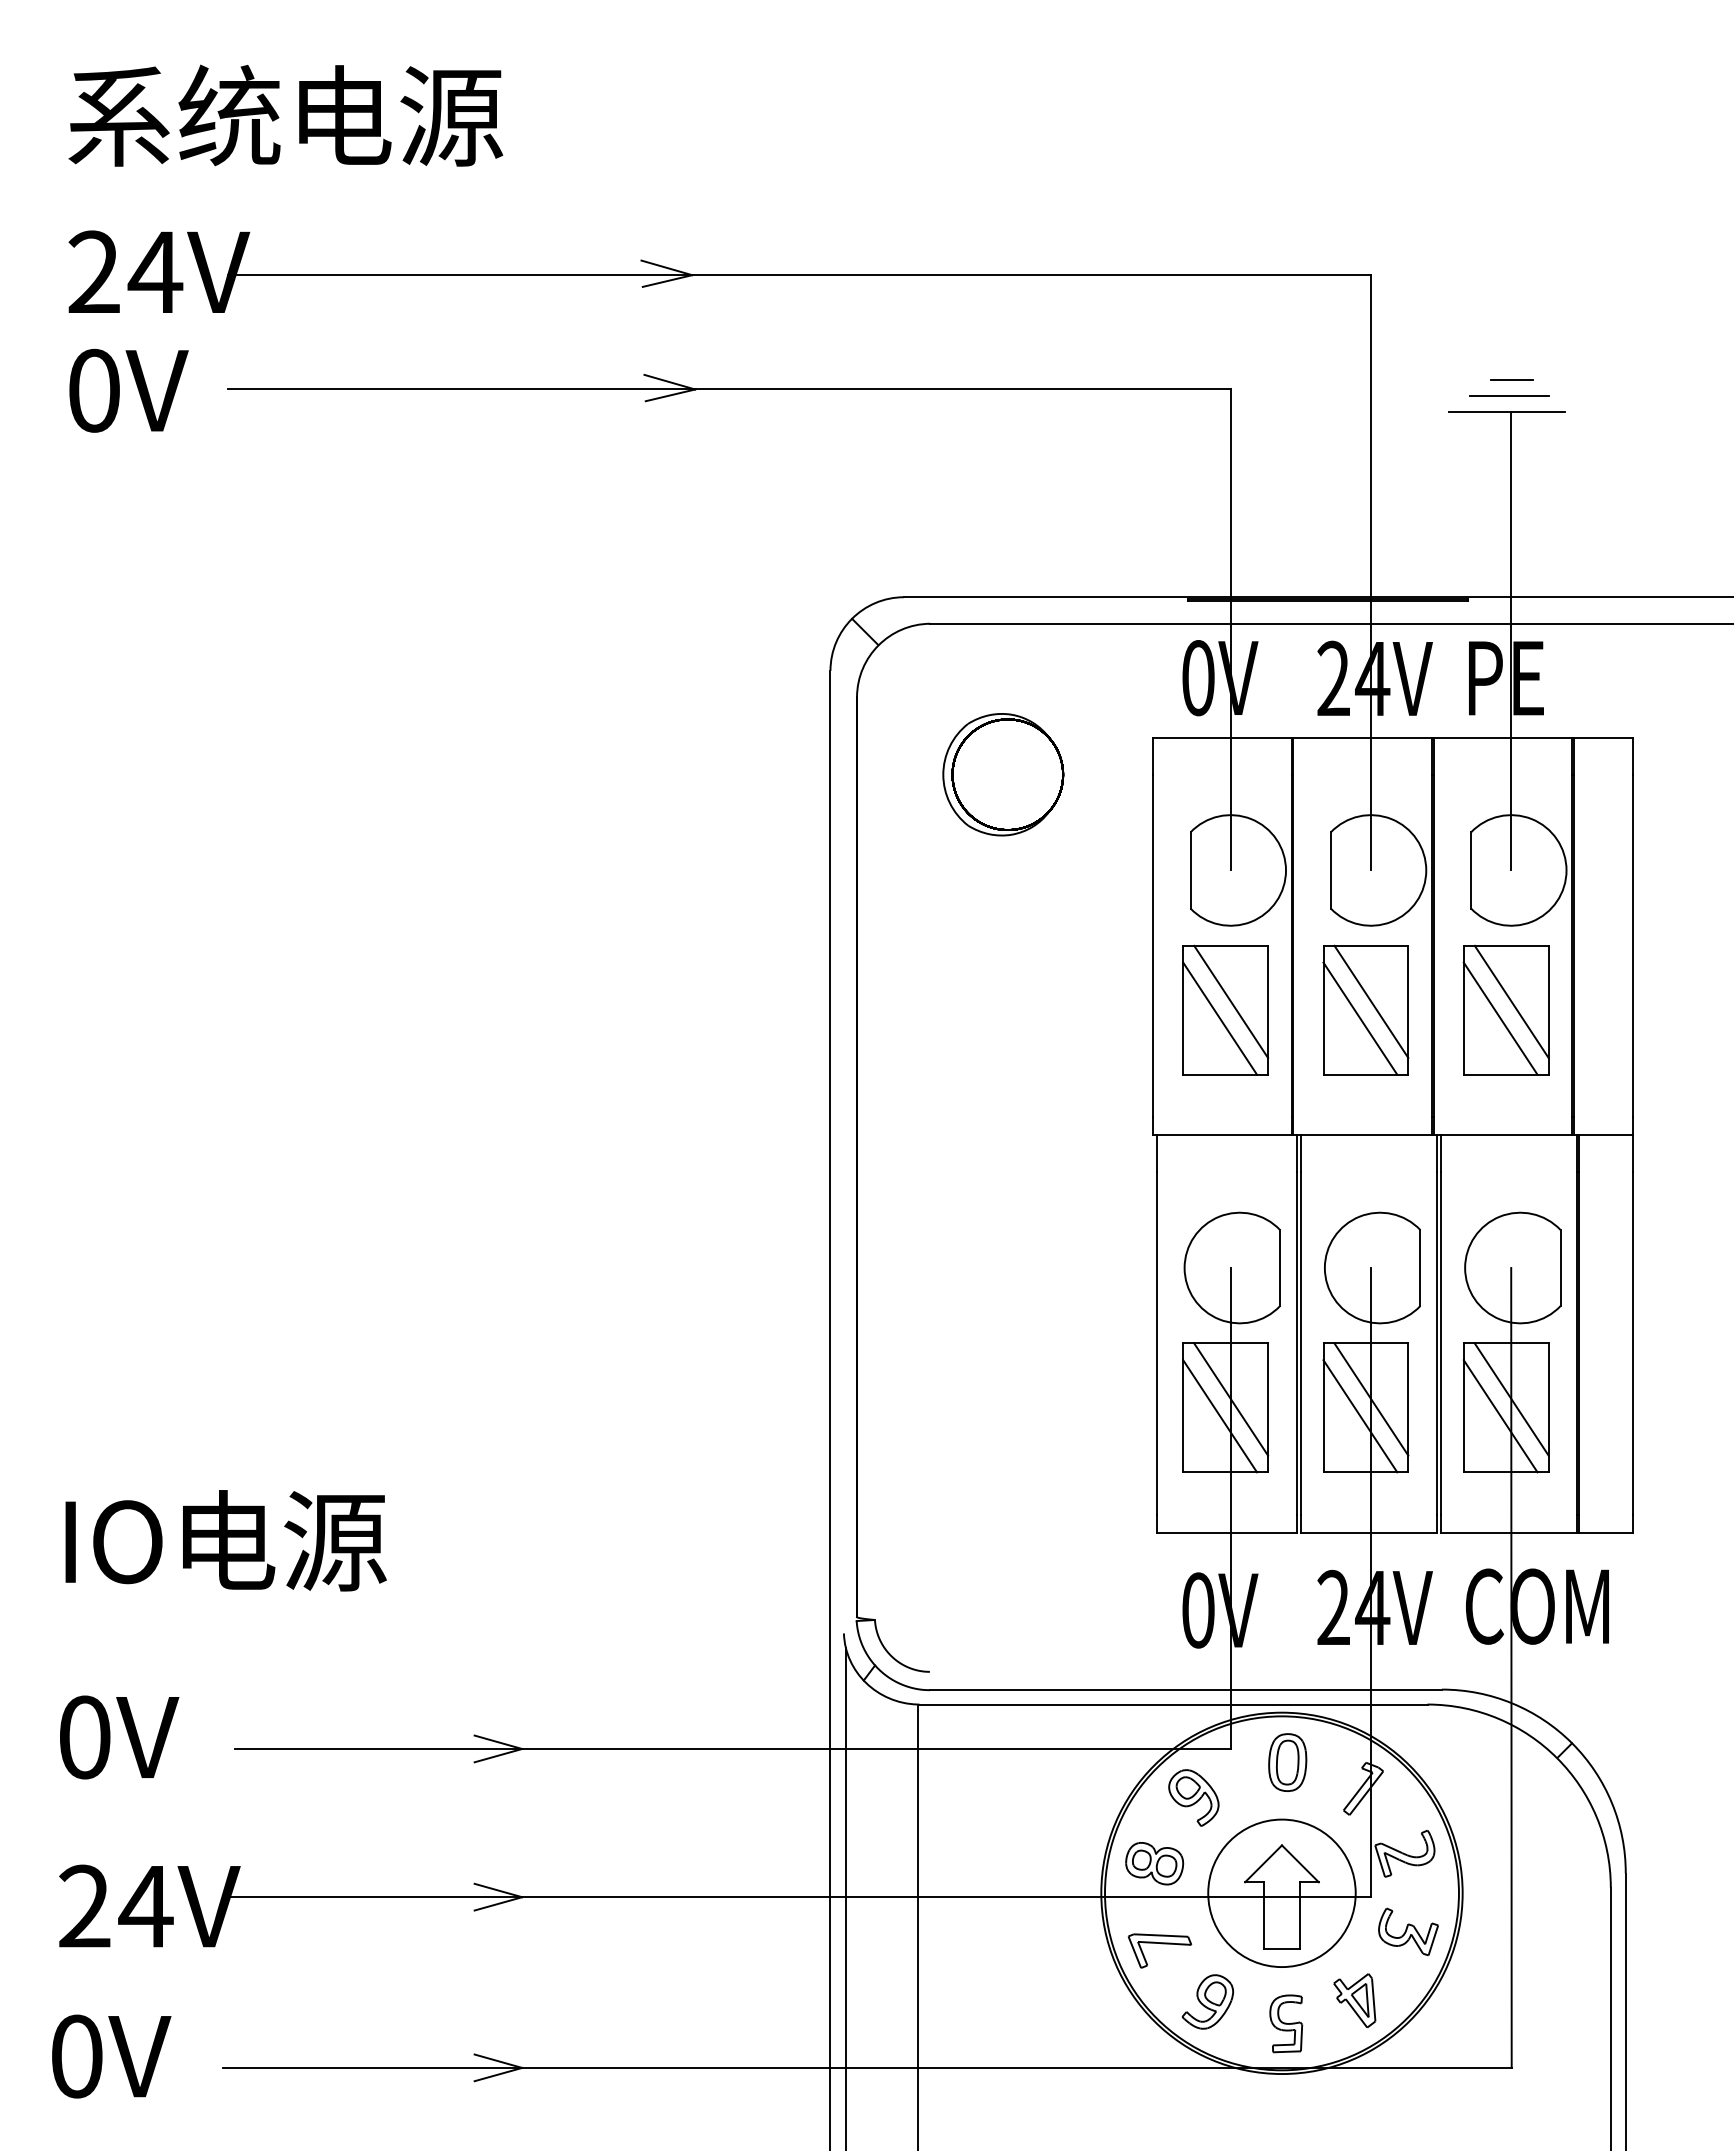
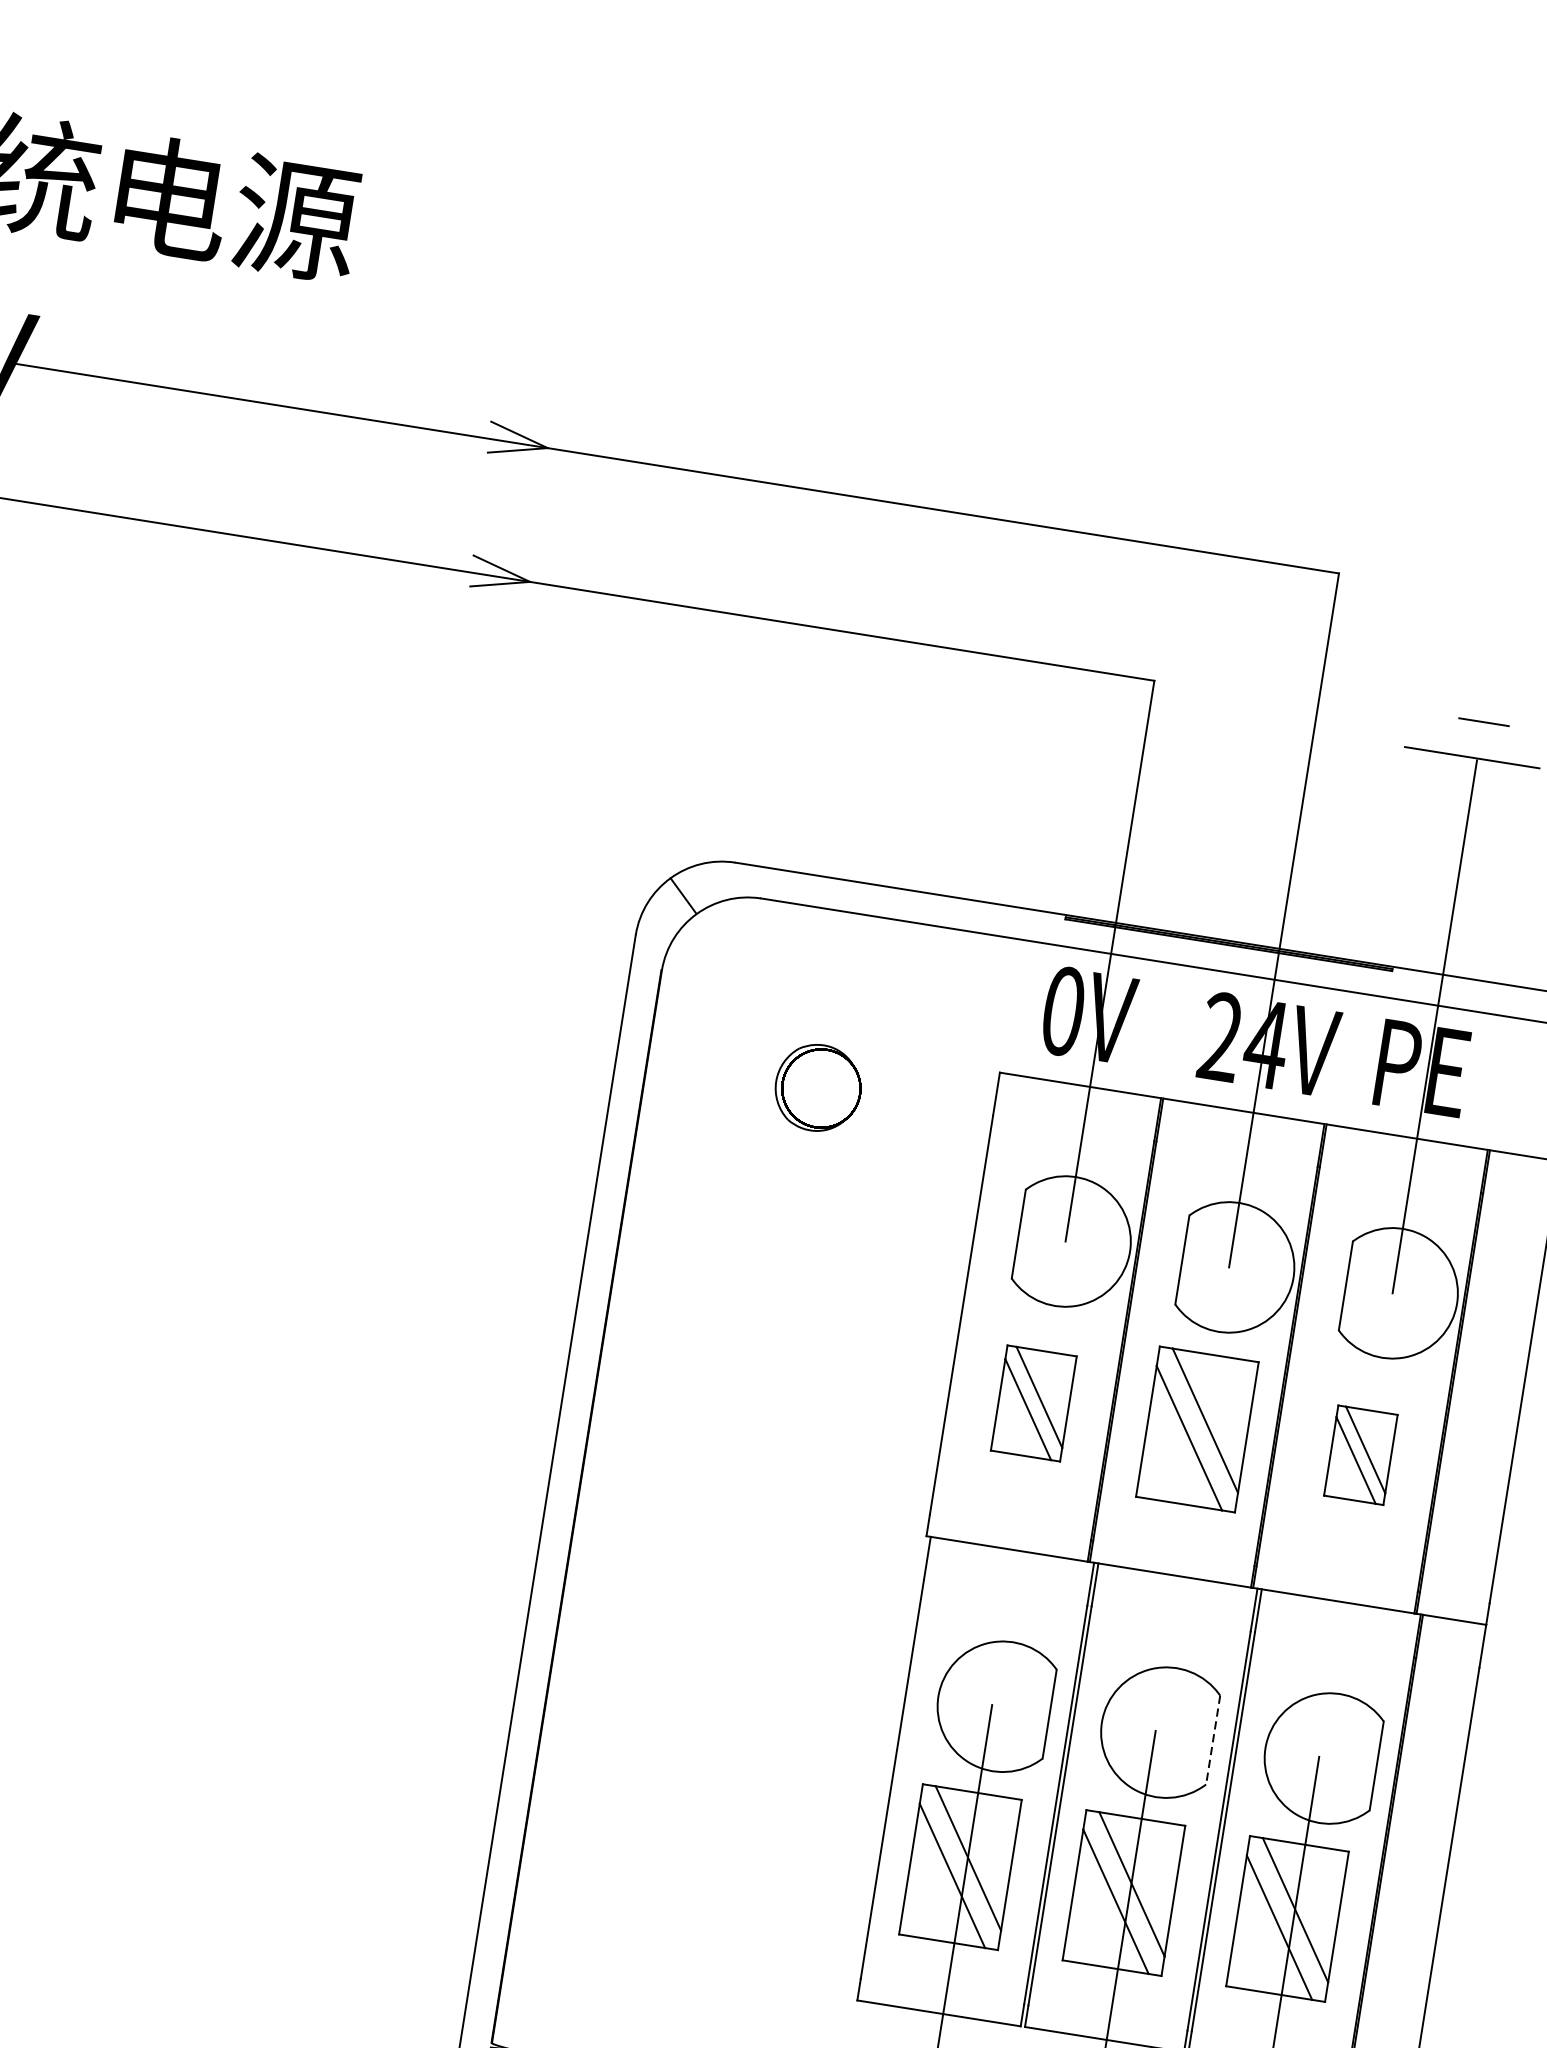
line: (1509, 395) -> (1478, 739), removed
part: (1003, 774) -> (818, 1087), size x0.6
part: (1225, 1009) -> (1033, 1402), size x0.7
part: (1505, 1009) -> (1360, 1454), size x0.6
line: (1420, 1268) -> (1213, 1740), solid -> dashed

